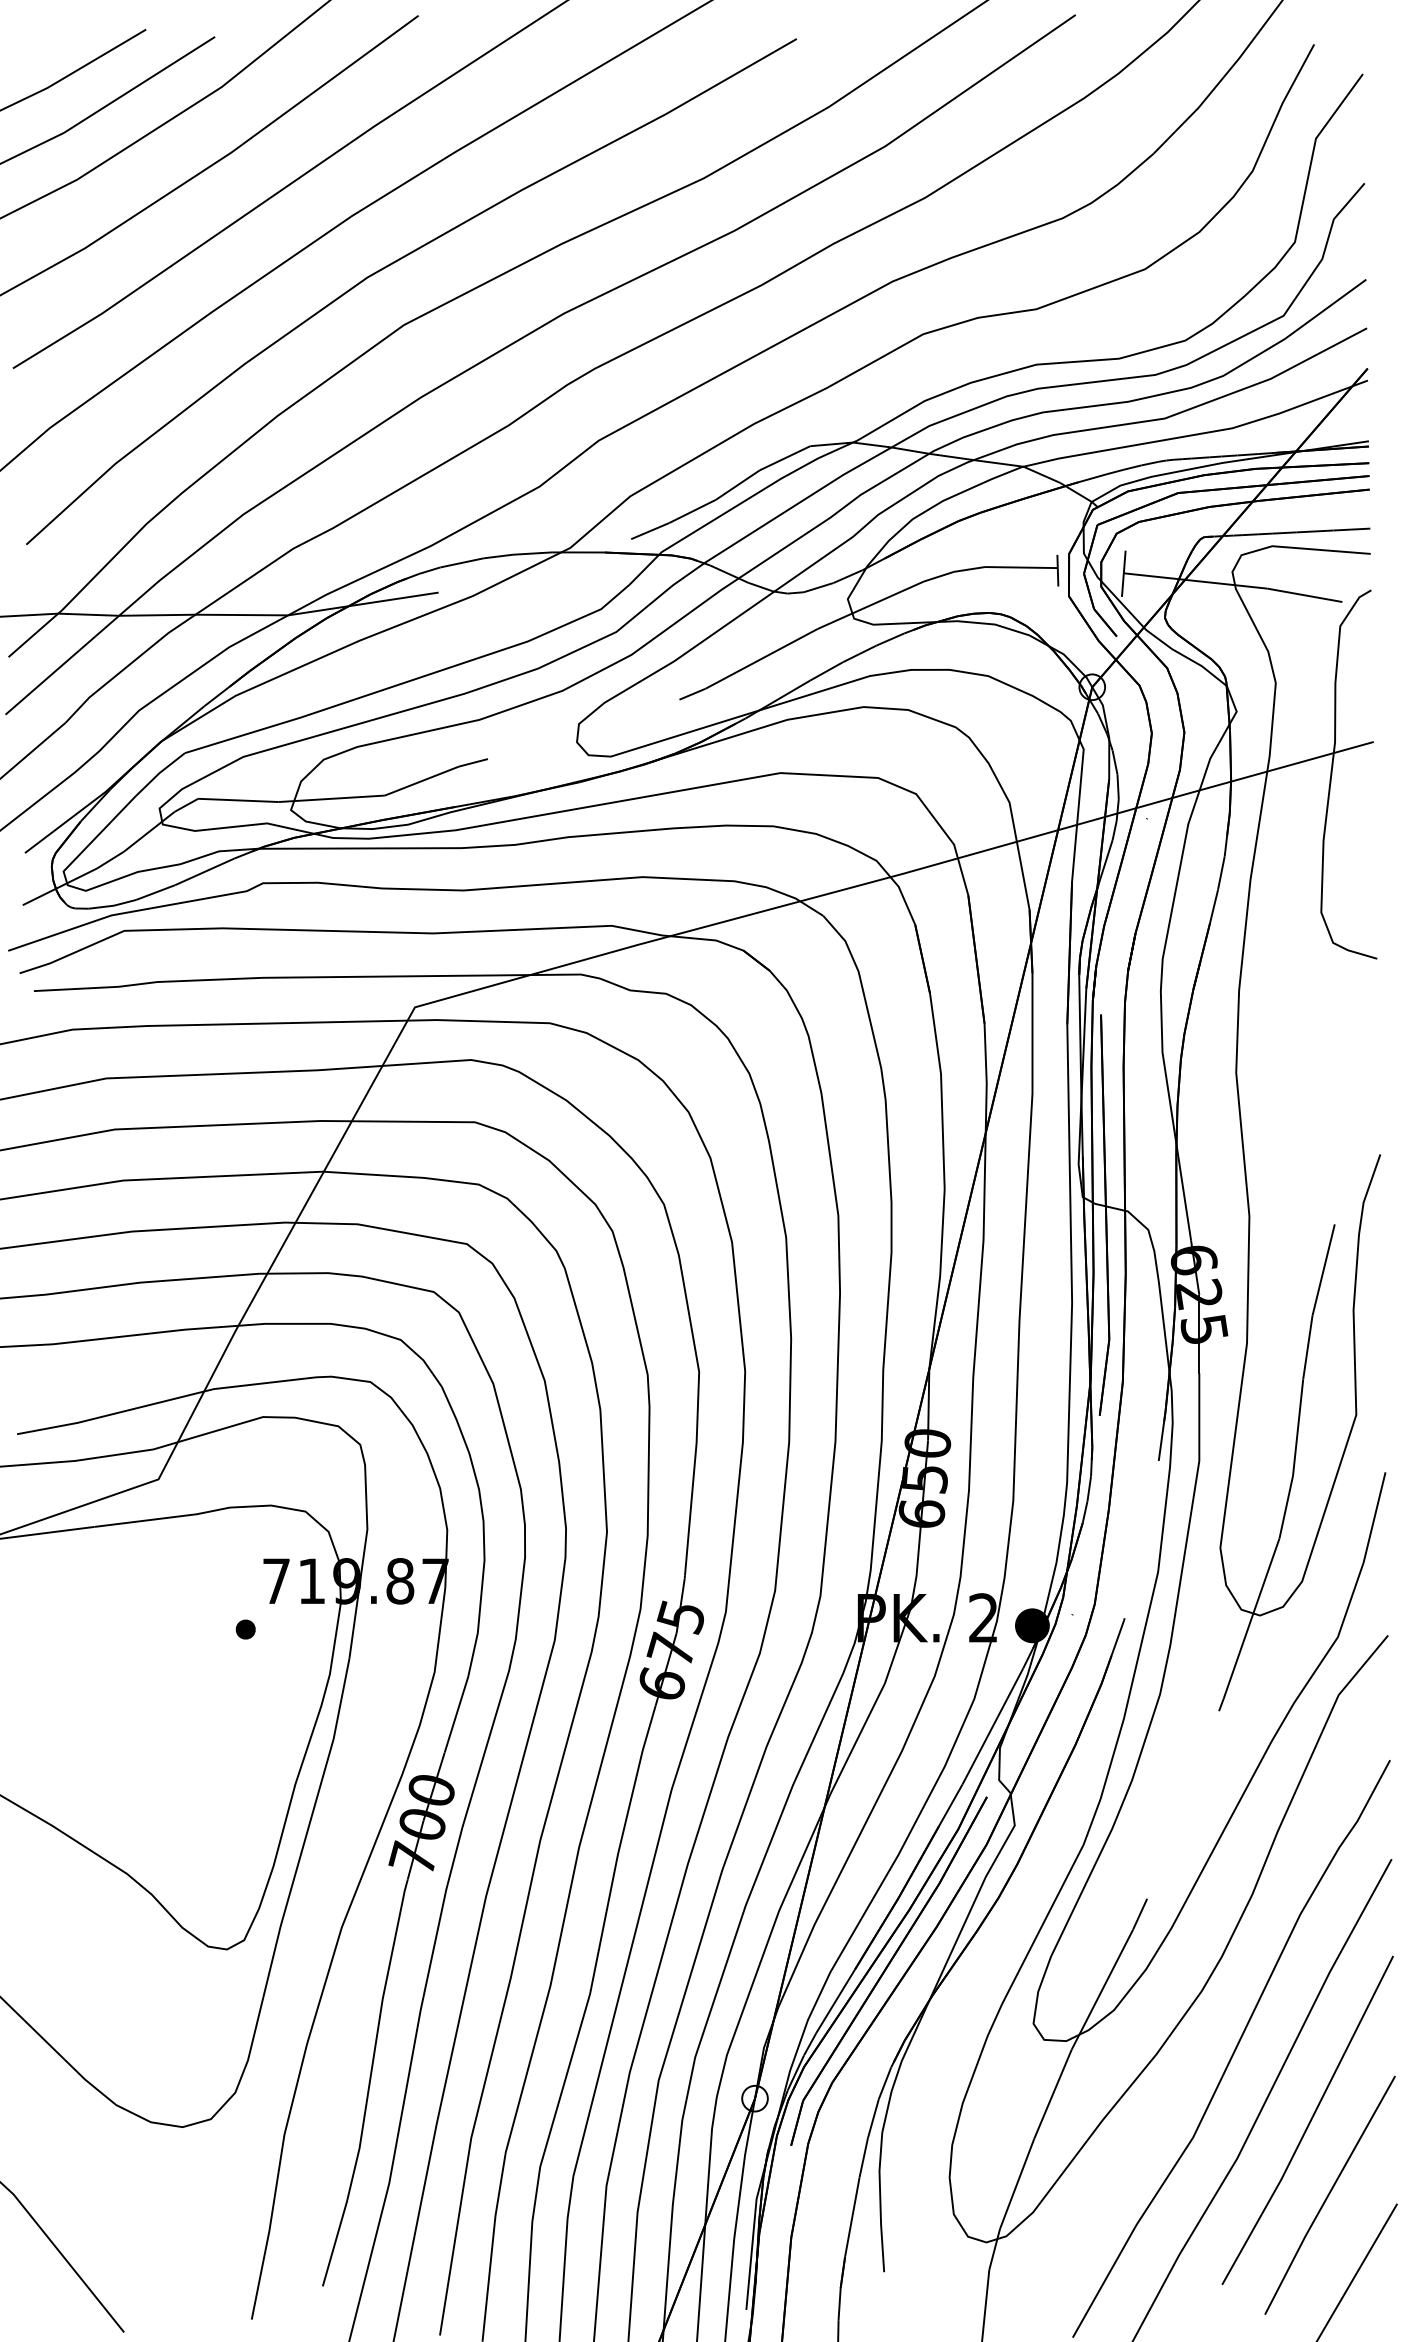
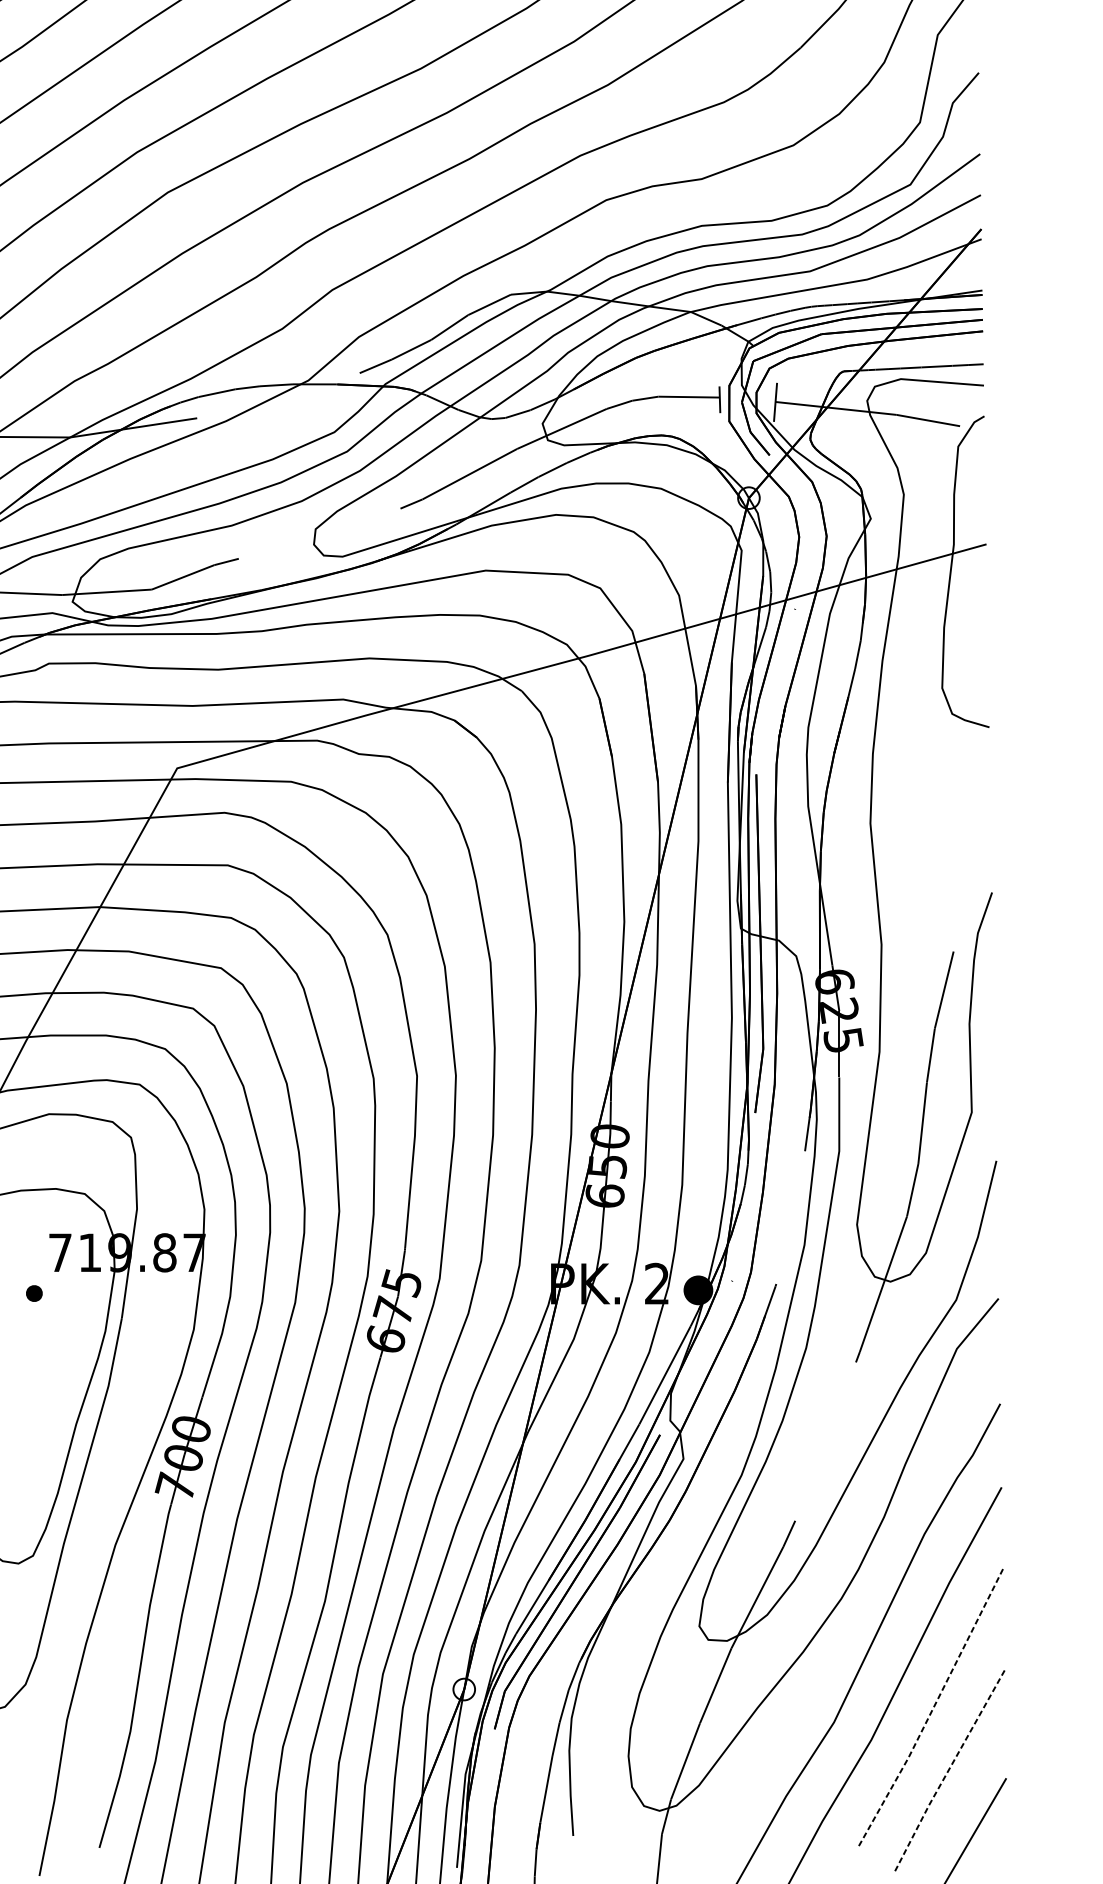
line: (1310, 2122) -> (933, 1709), solid -> dashed
line: (1328, 2195) -> (948, 1771), solid -> dashed

